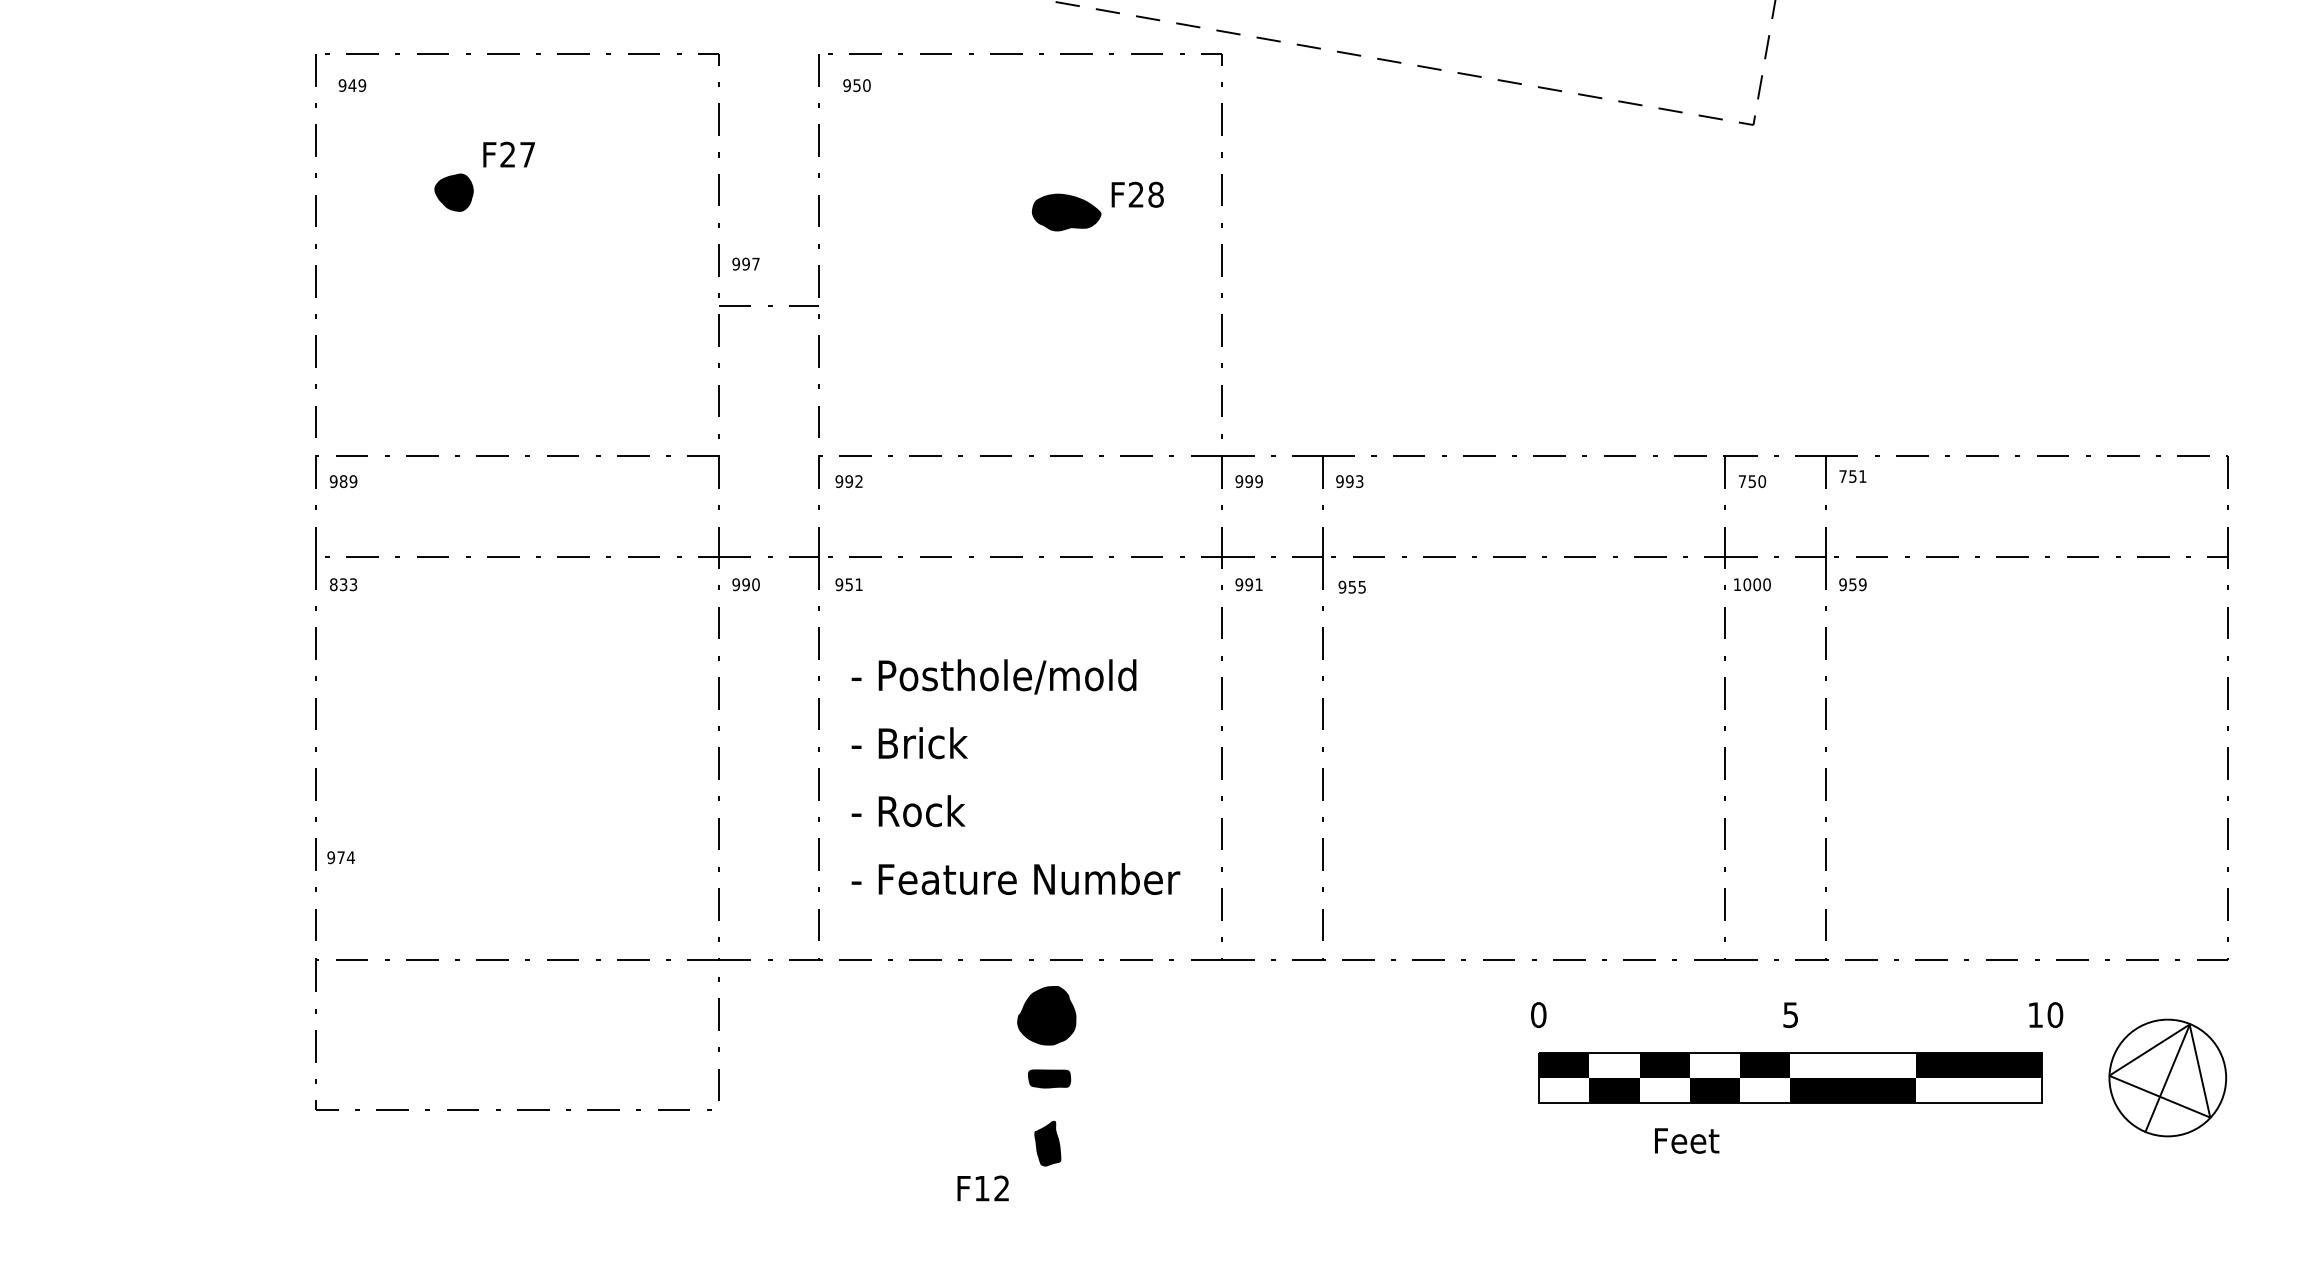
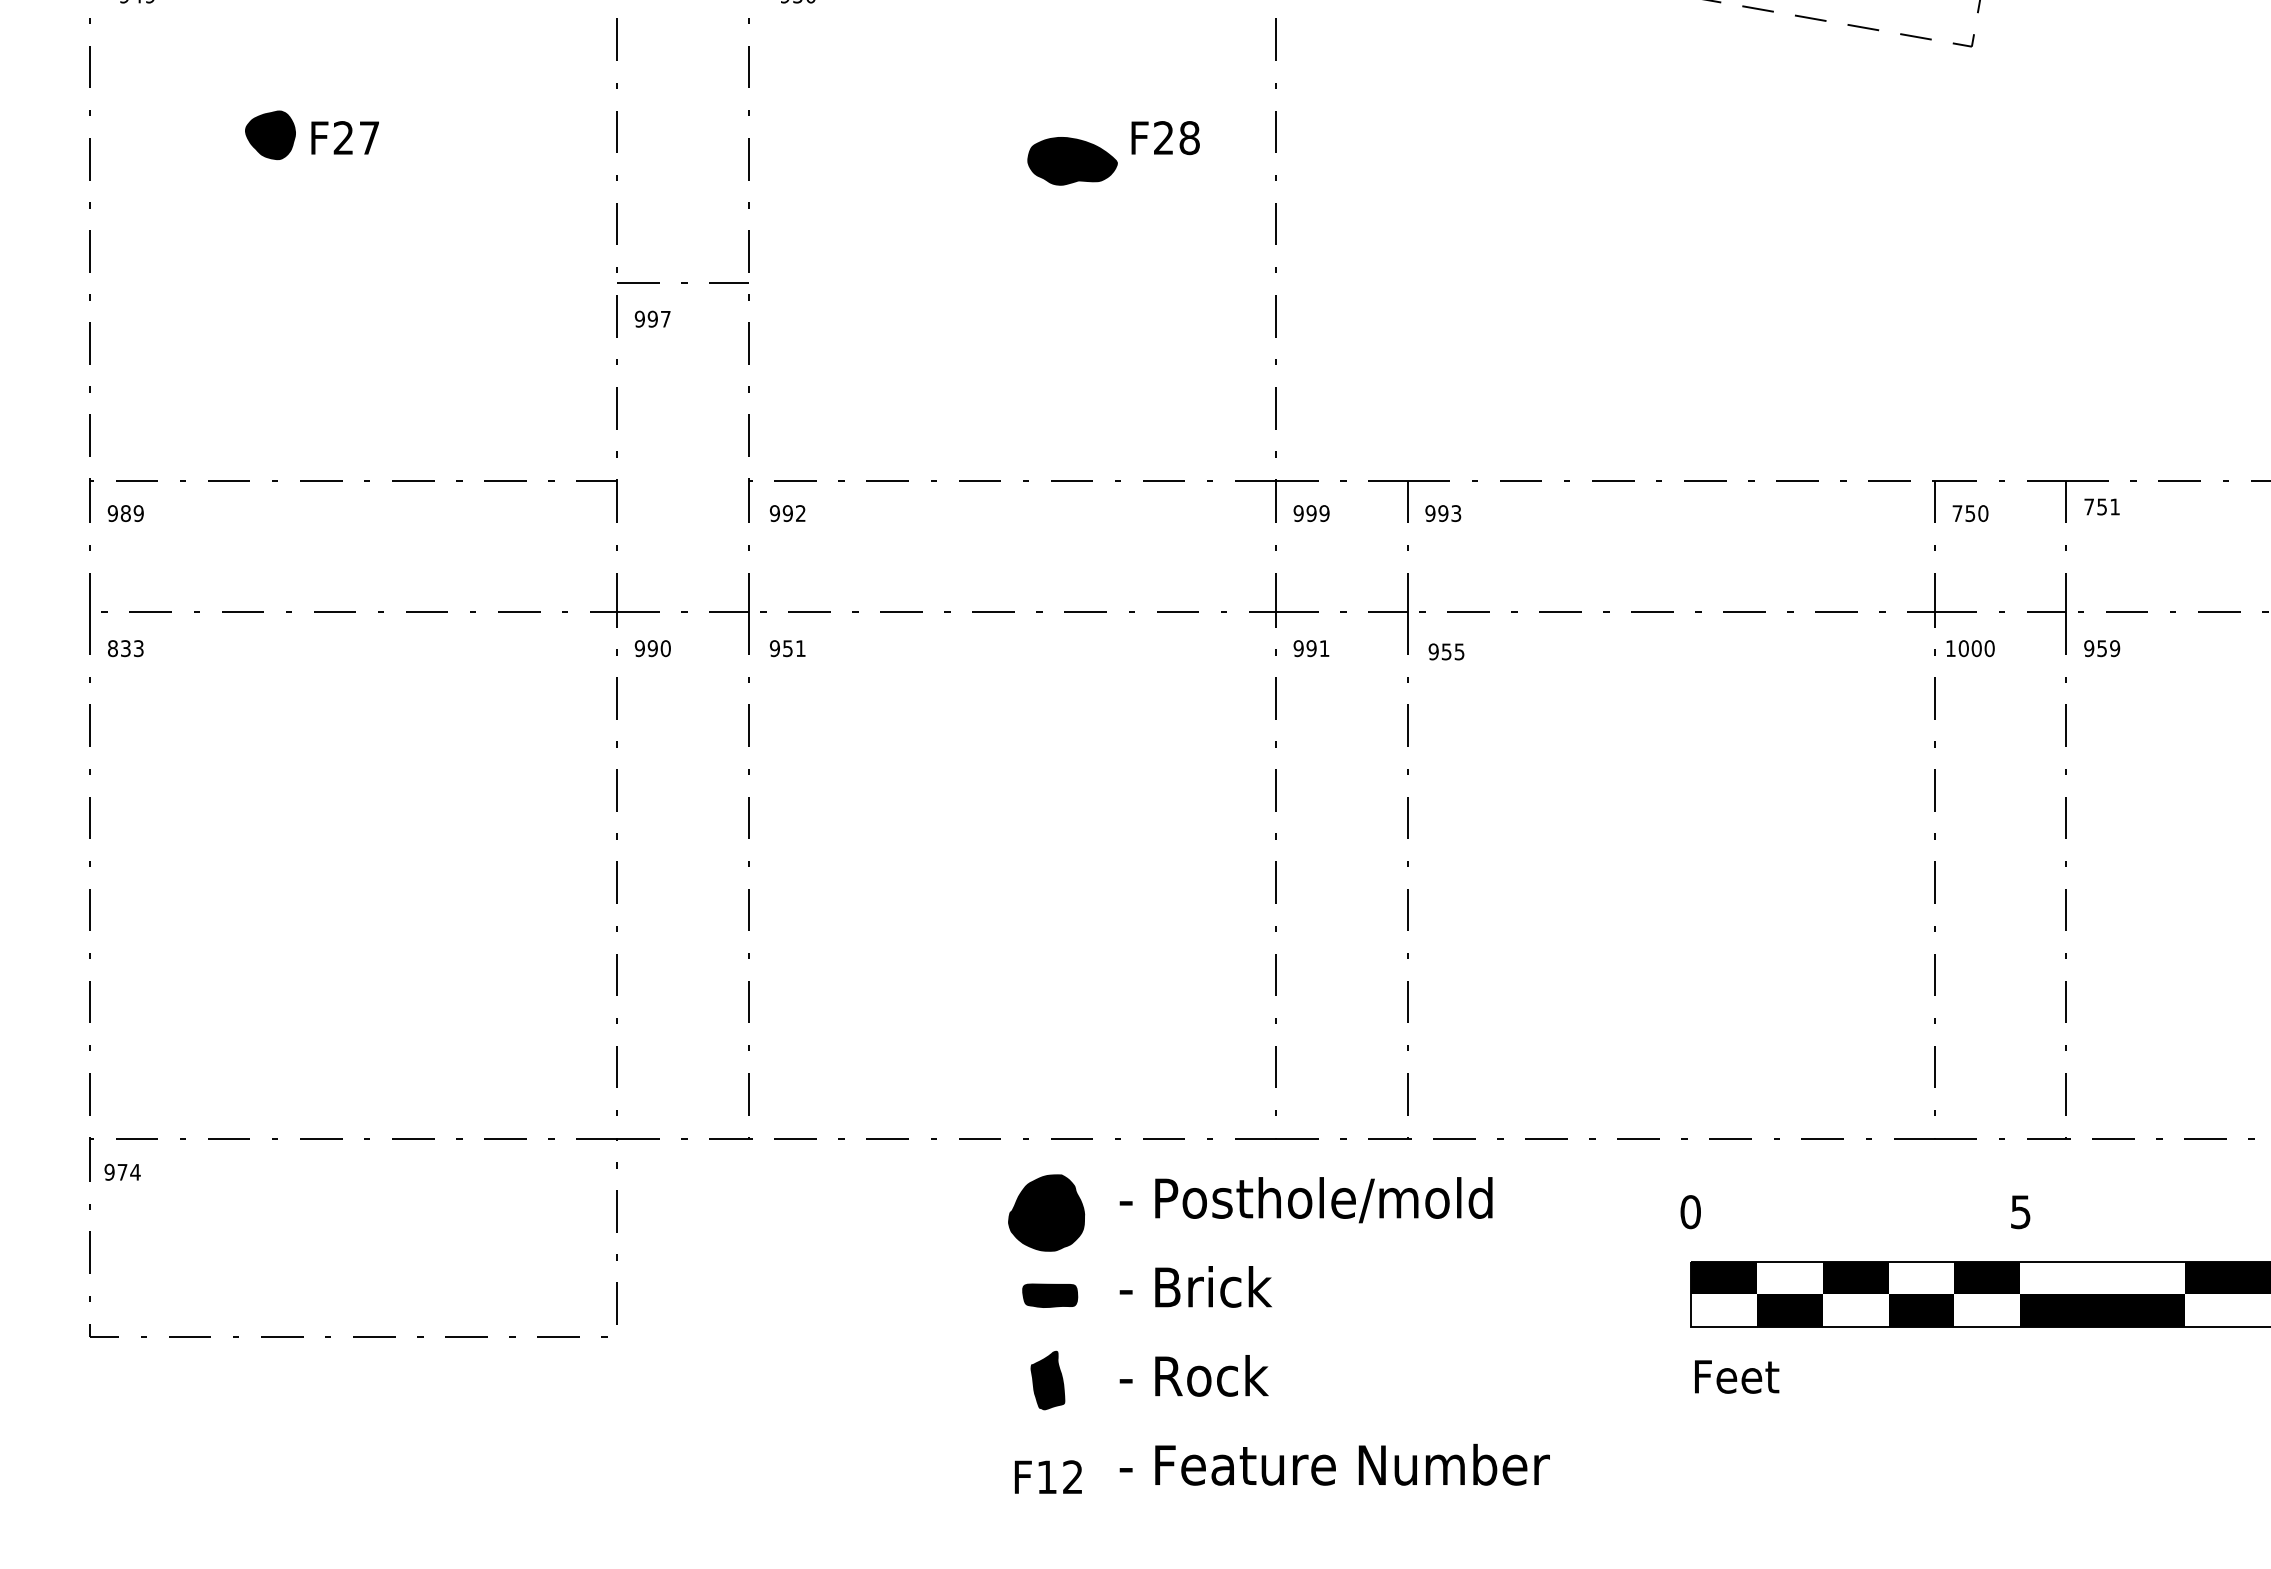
text: (508, 154) -> (344, 137), moved
text: (745, 263) -> (652, 318), moved
text: (1015, 776) -> (1334, 1330), moved
text: (340, 857) -> (121, 1172), moved
text: (1687, 1140) -> (1737, 1376), moved
text: (982, 1188) -> (1047, 1477), moved

